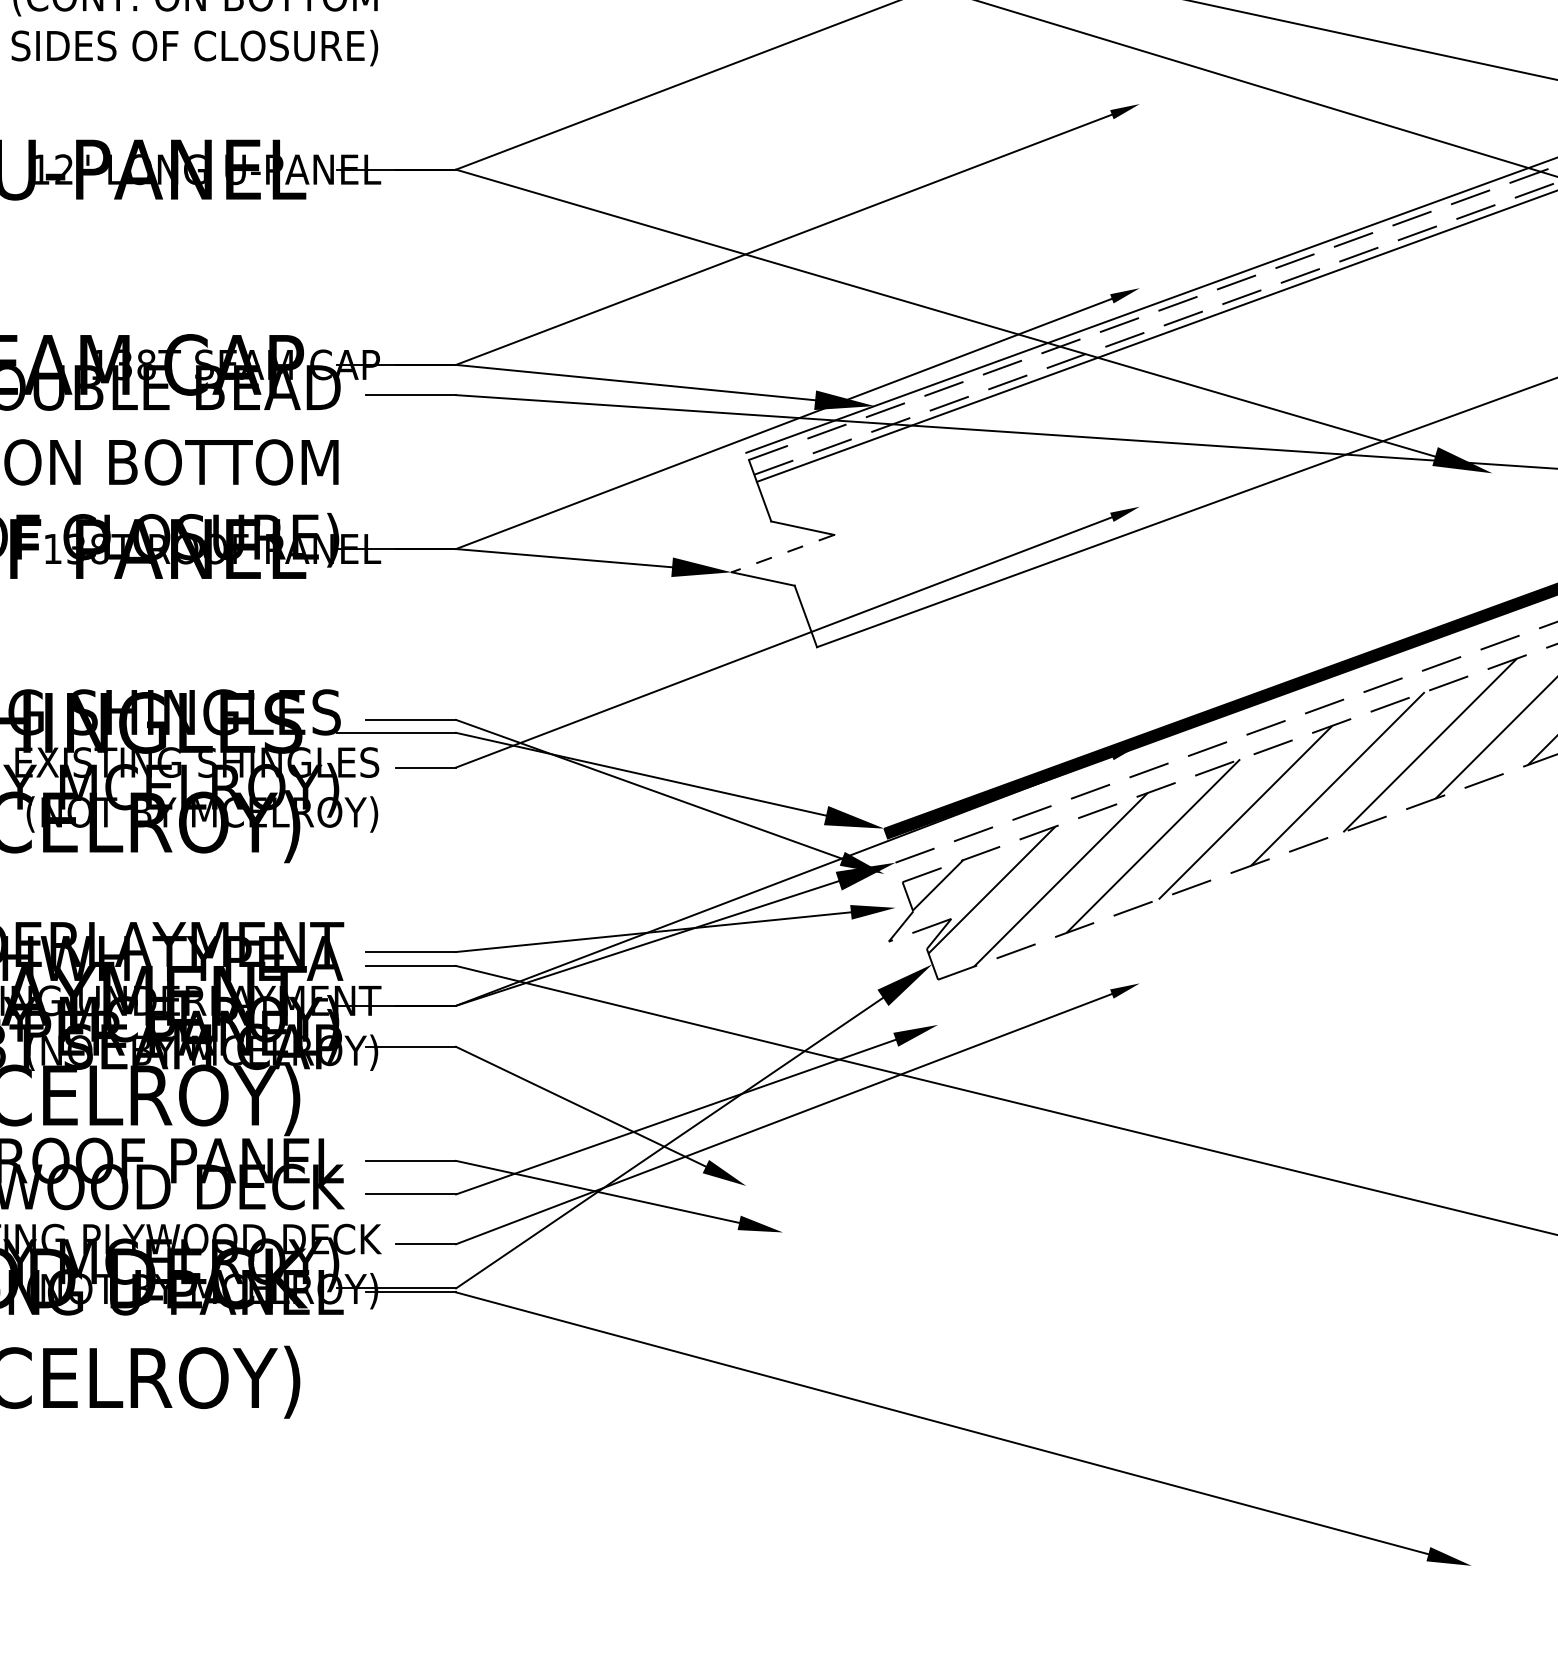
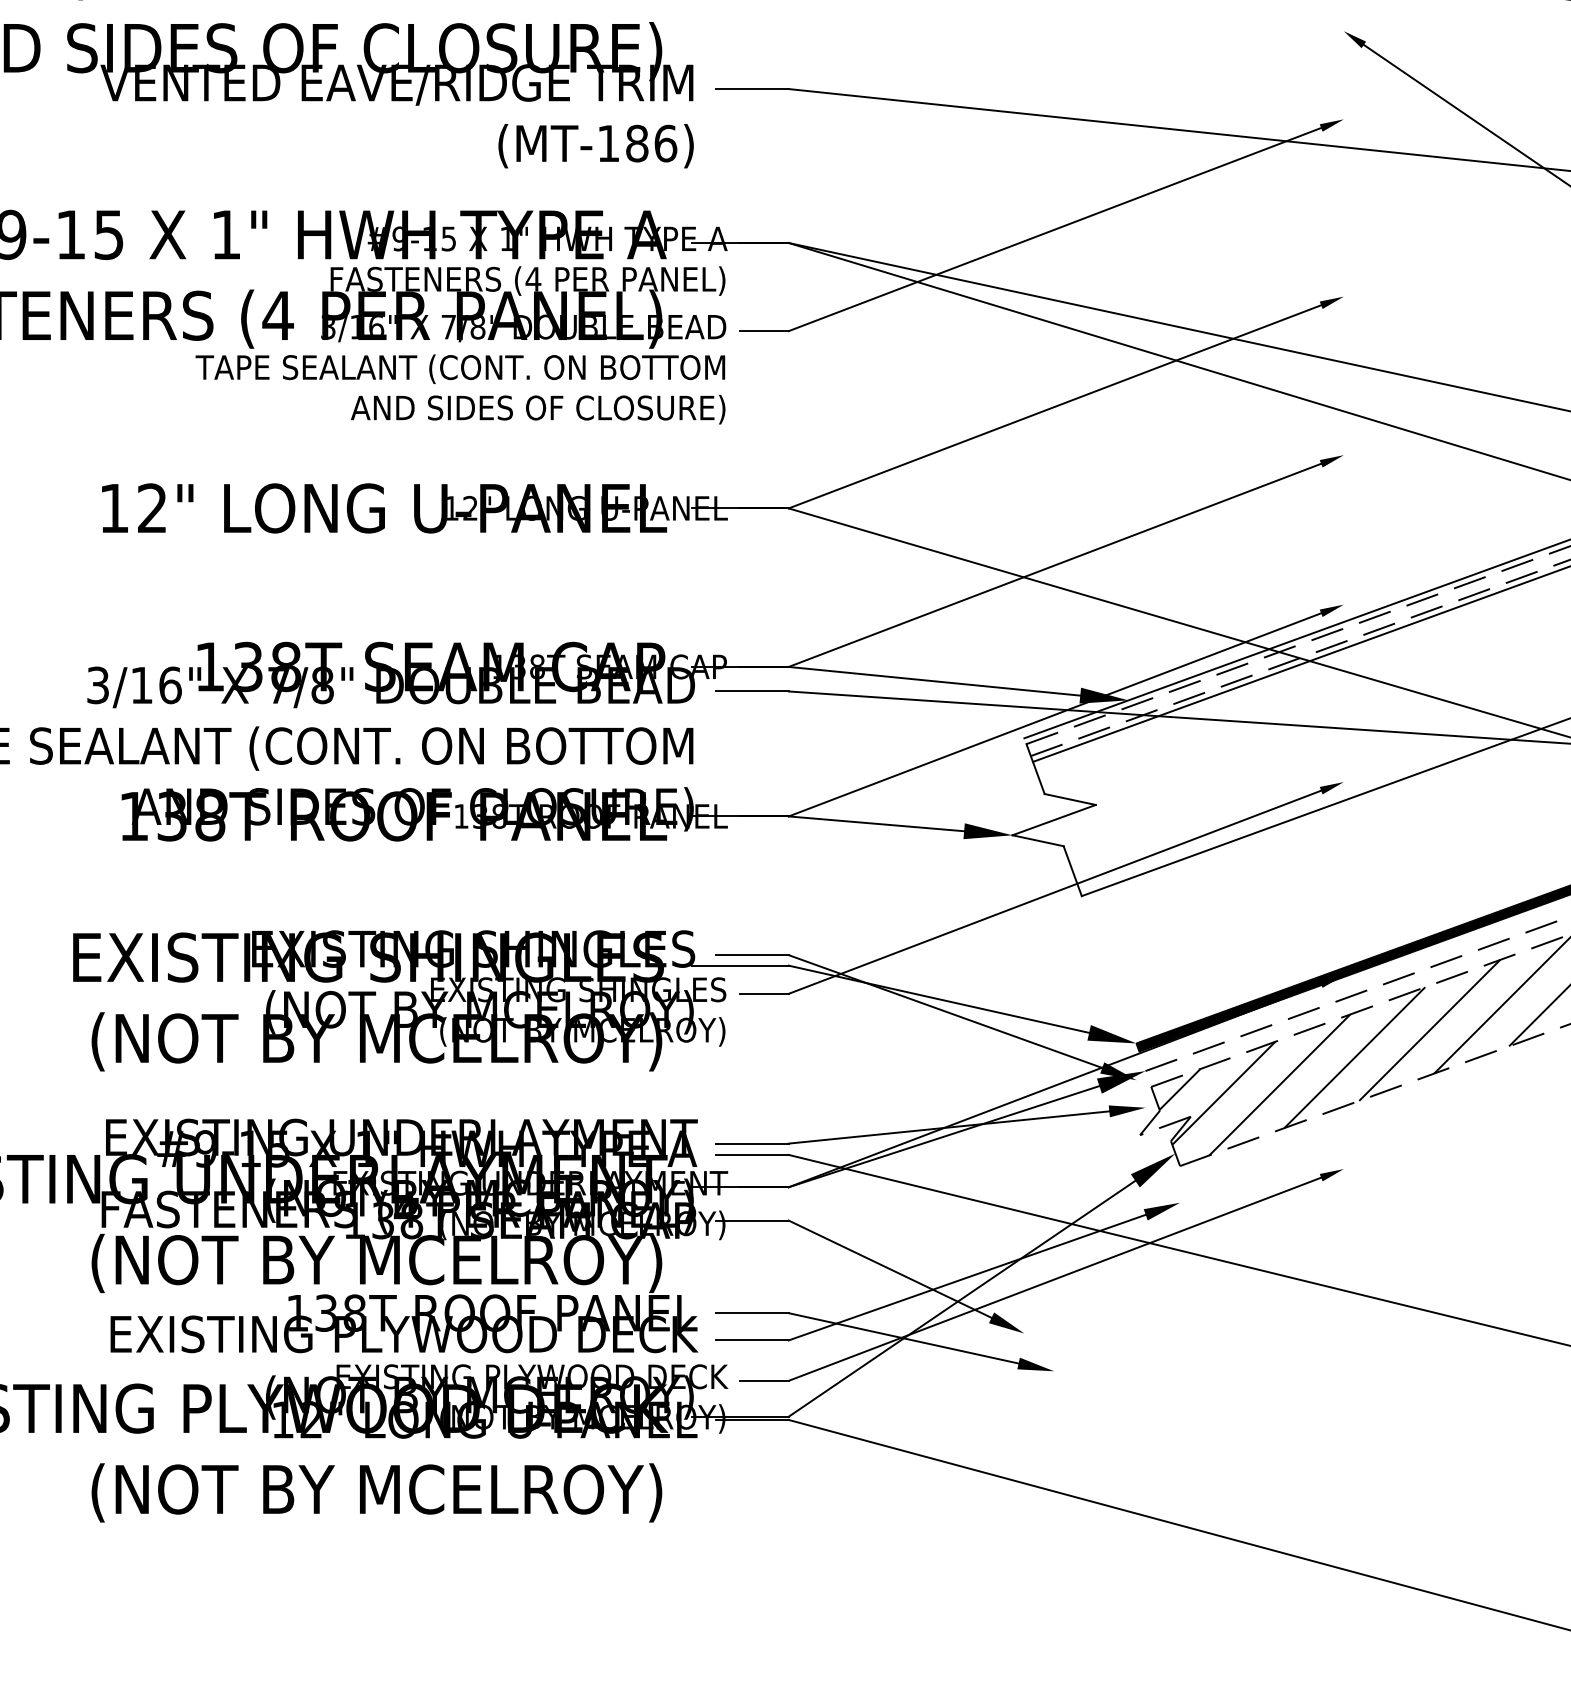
line: (782, 554) -> (1053, 820), dashed -> solid

